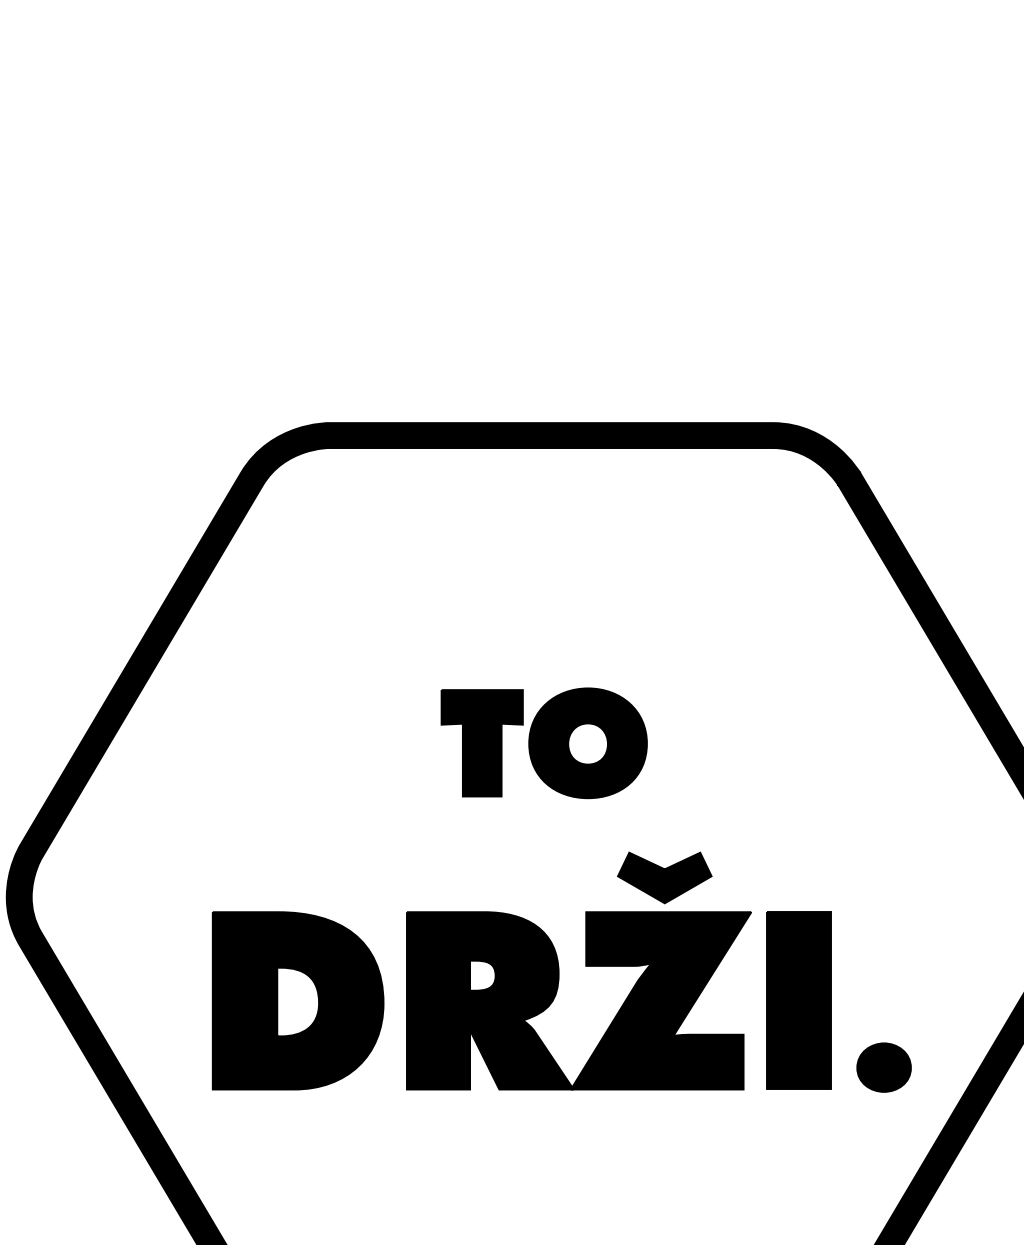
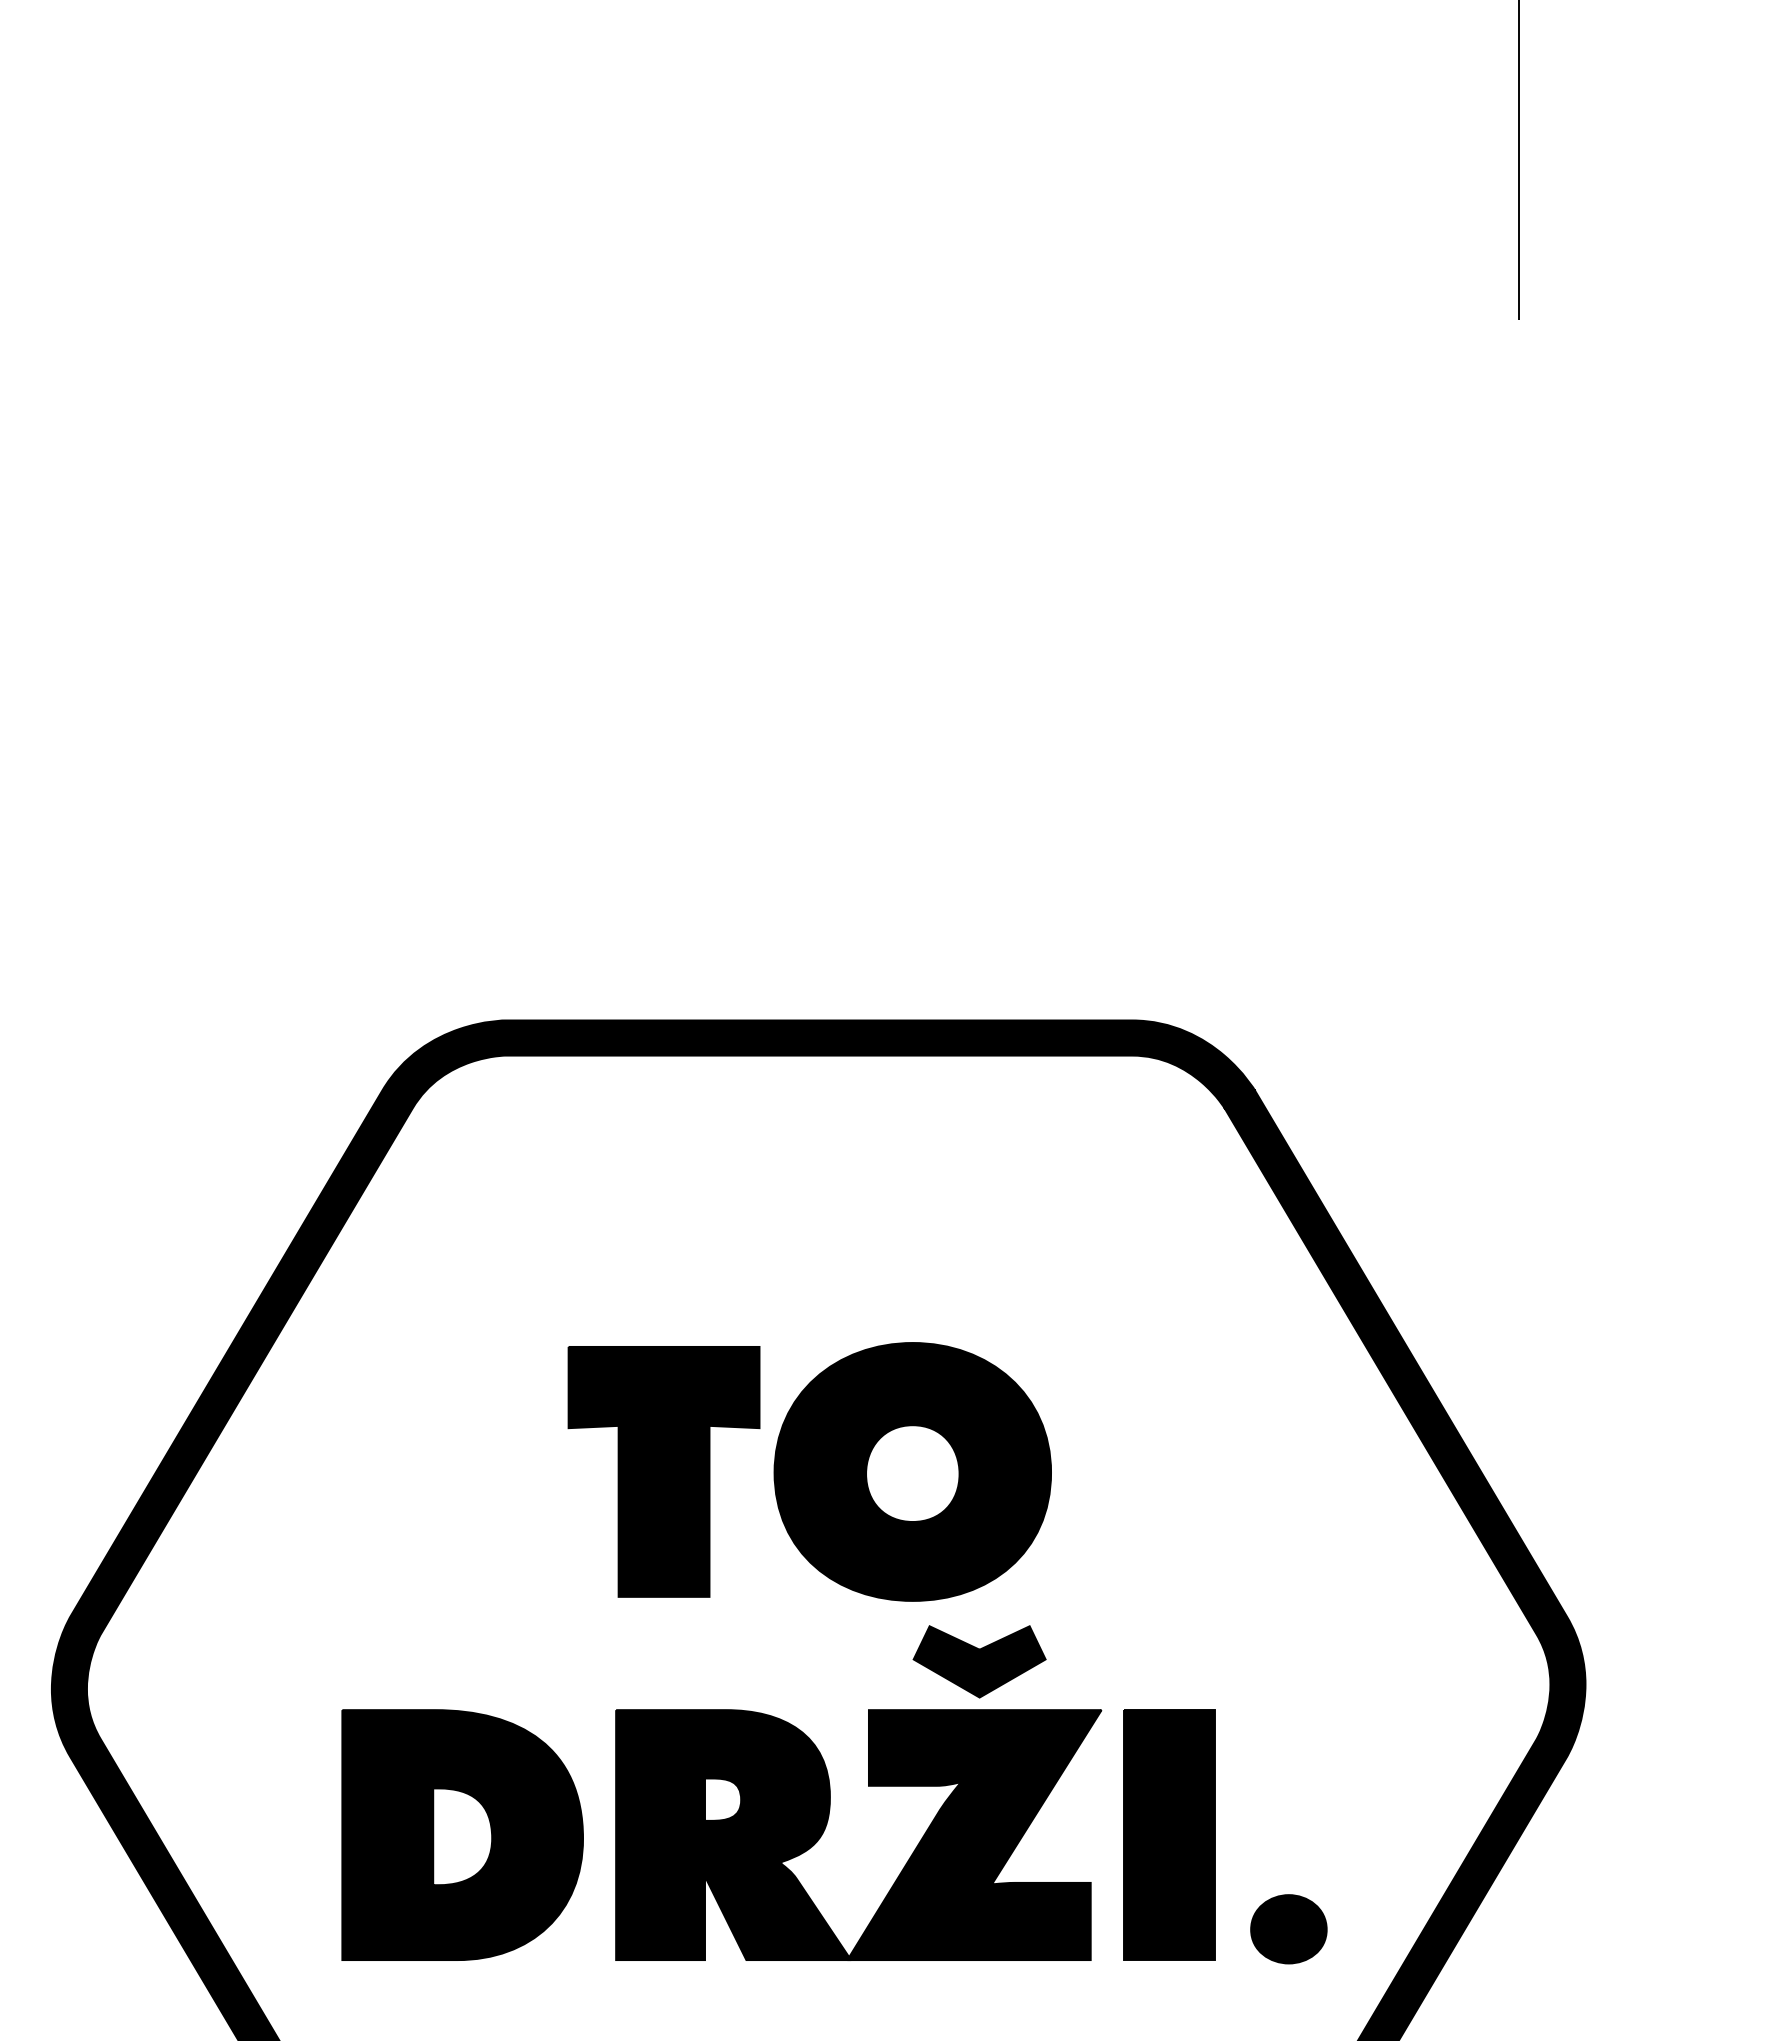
part: (544, 742) -> (809, 1471), size x1.67

